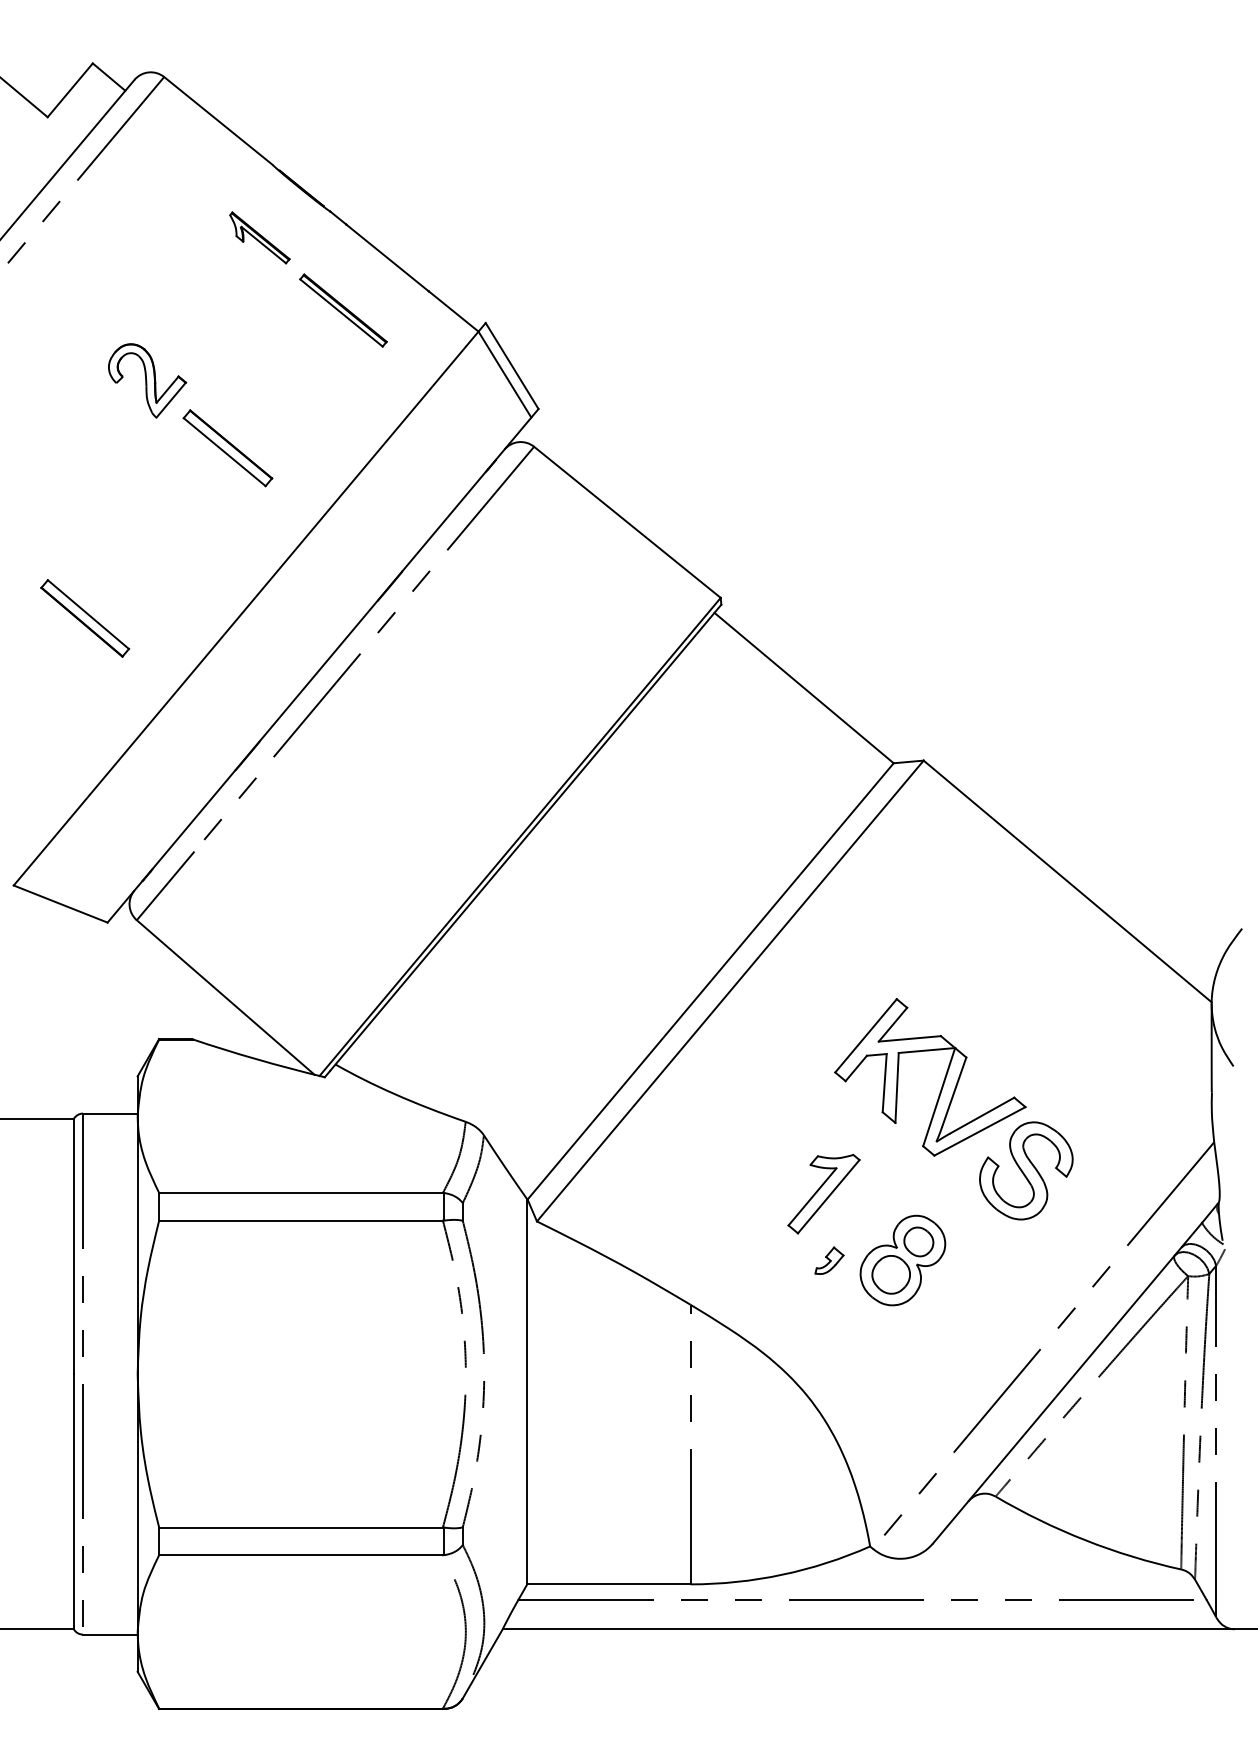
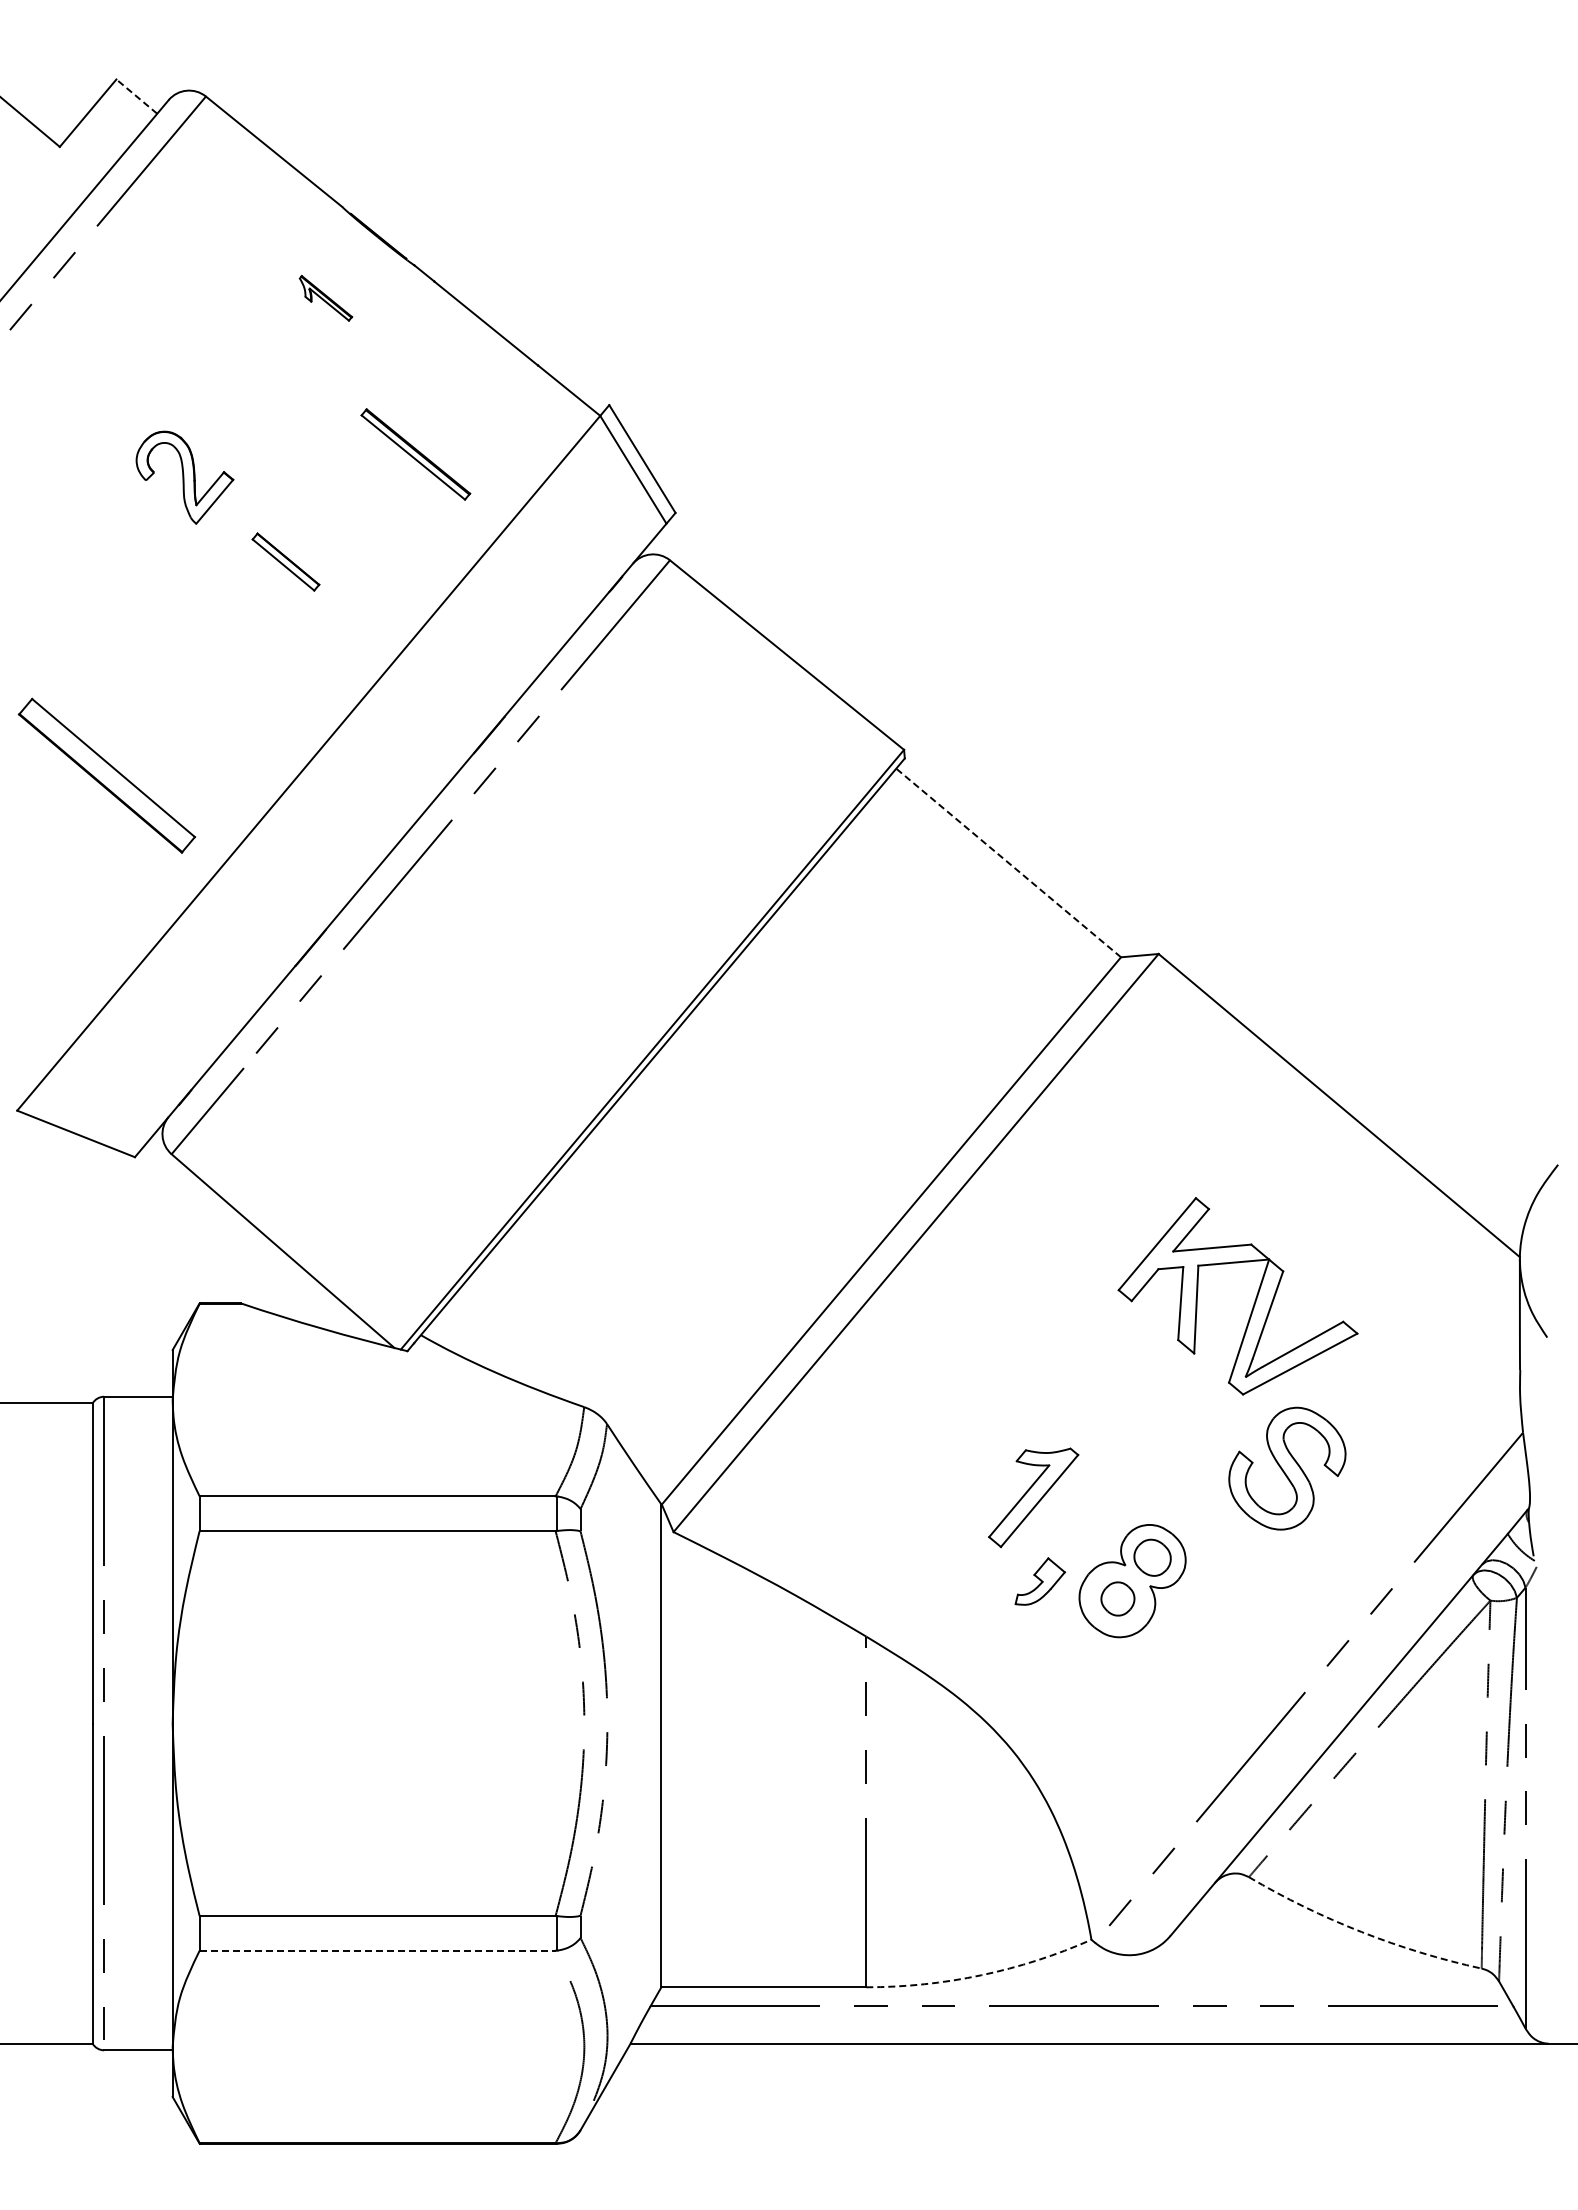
line: (108, 77) -> (136, 96), solid -> dashed
part: (259, 238) -> (325, 298), size x0.7
part: (343, 310) -> (415, 454), moved
part: (227, 447) -> (285, 561), size x0.6
part: (84, 618) -> (106, 775), size x1.6
line: (803, 687) -> (1008, 862), solid -> dashed
part: (943, 1080) -> (1254, 1300), moved
part: (829, 1260) -> (1040, 1580), size x1.4
part: (890, 1274) -> (1117, 1598), size x0.7
arc: (1085, 1540) -> (1361, 1932), solid -> dashed
line: (300, 1555) -> (377, 1950), solid -> dashed
arc: (782, 1574) -> (981, 1975), solid -> dashed

